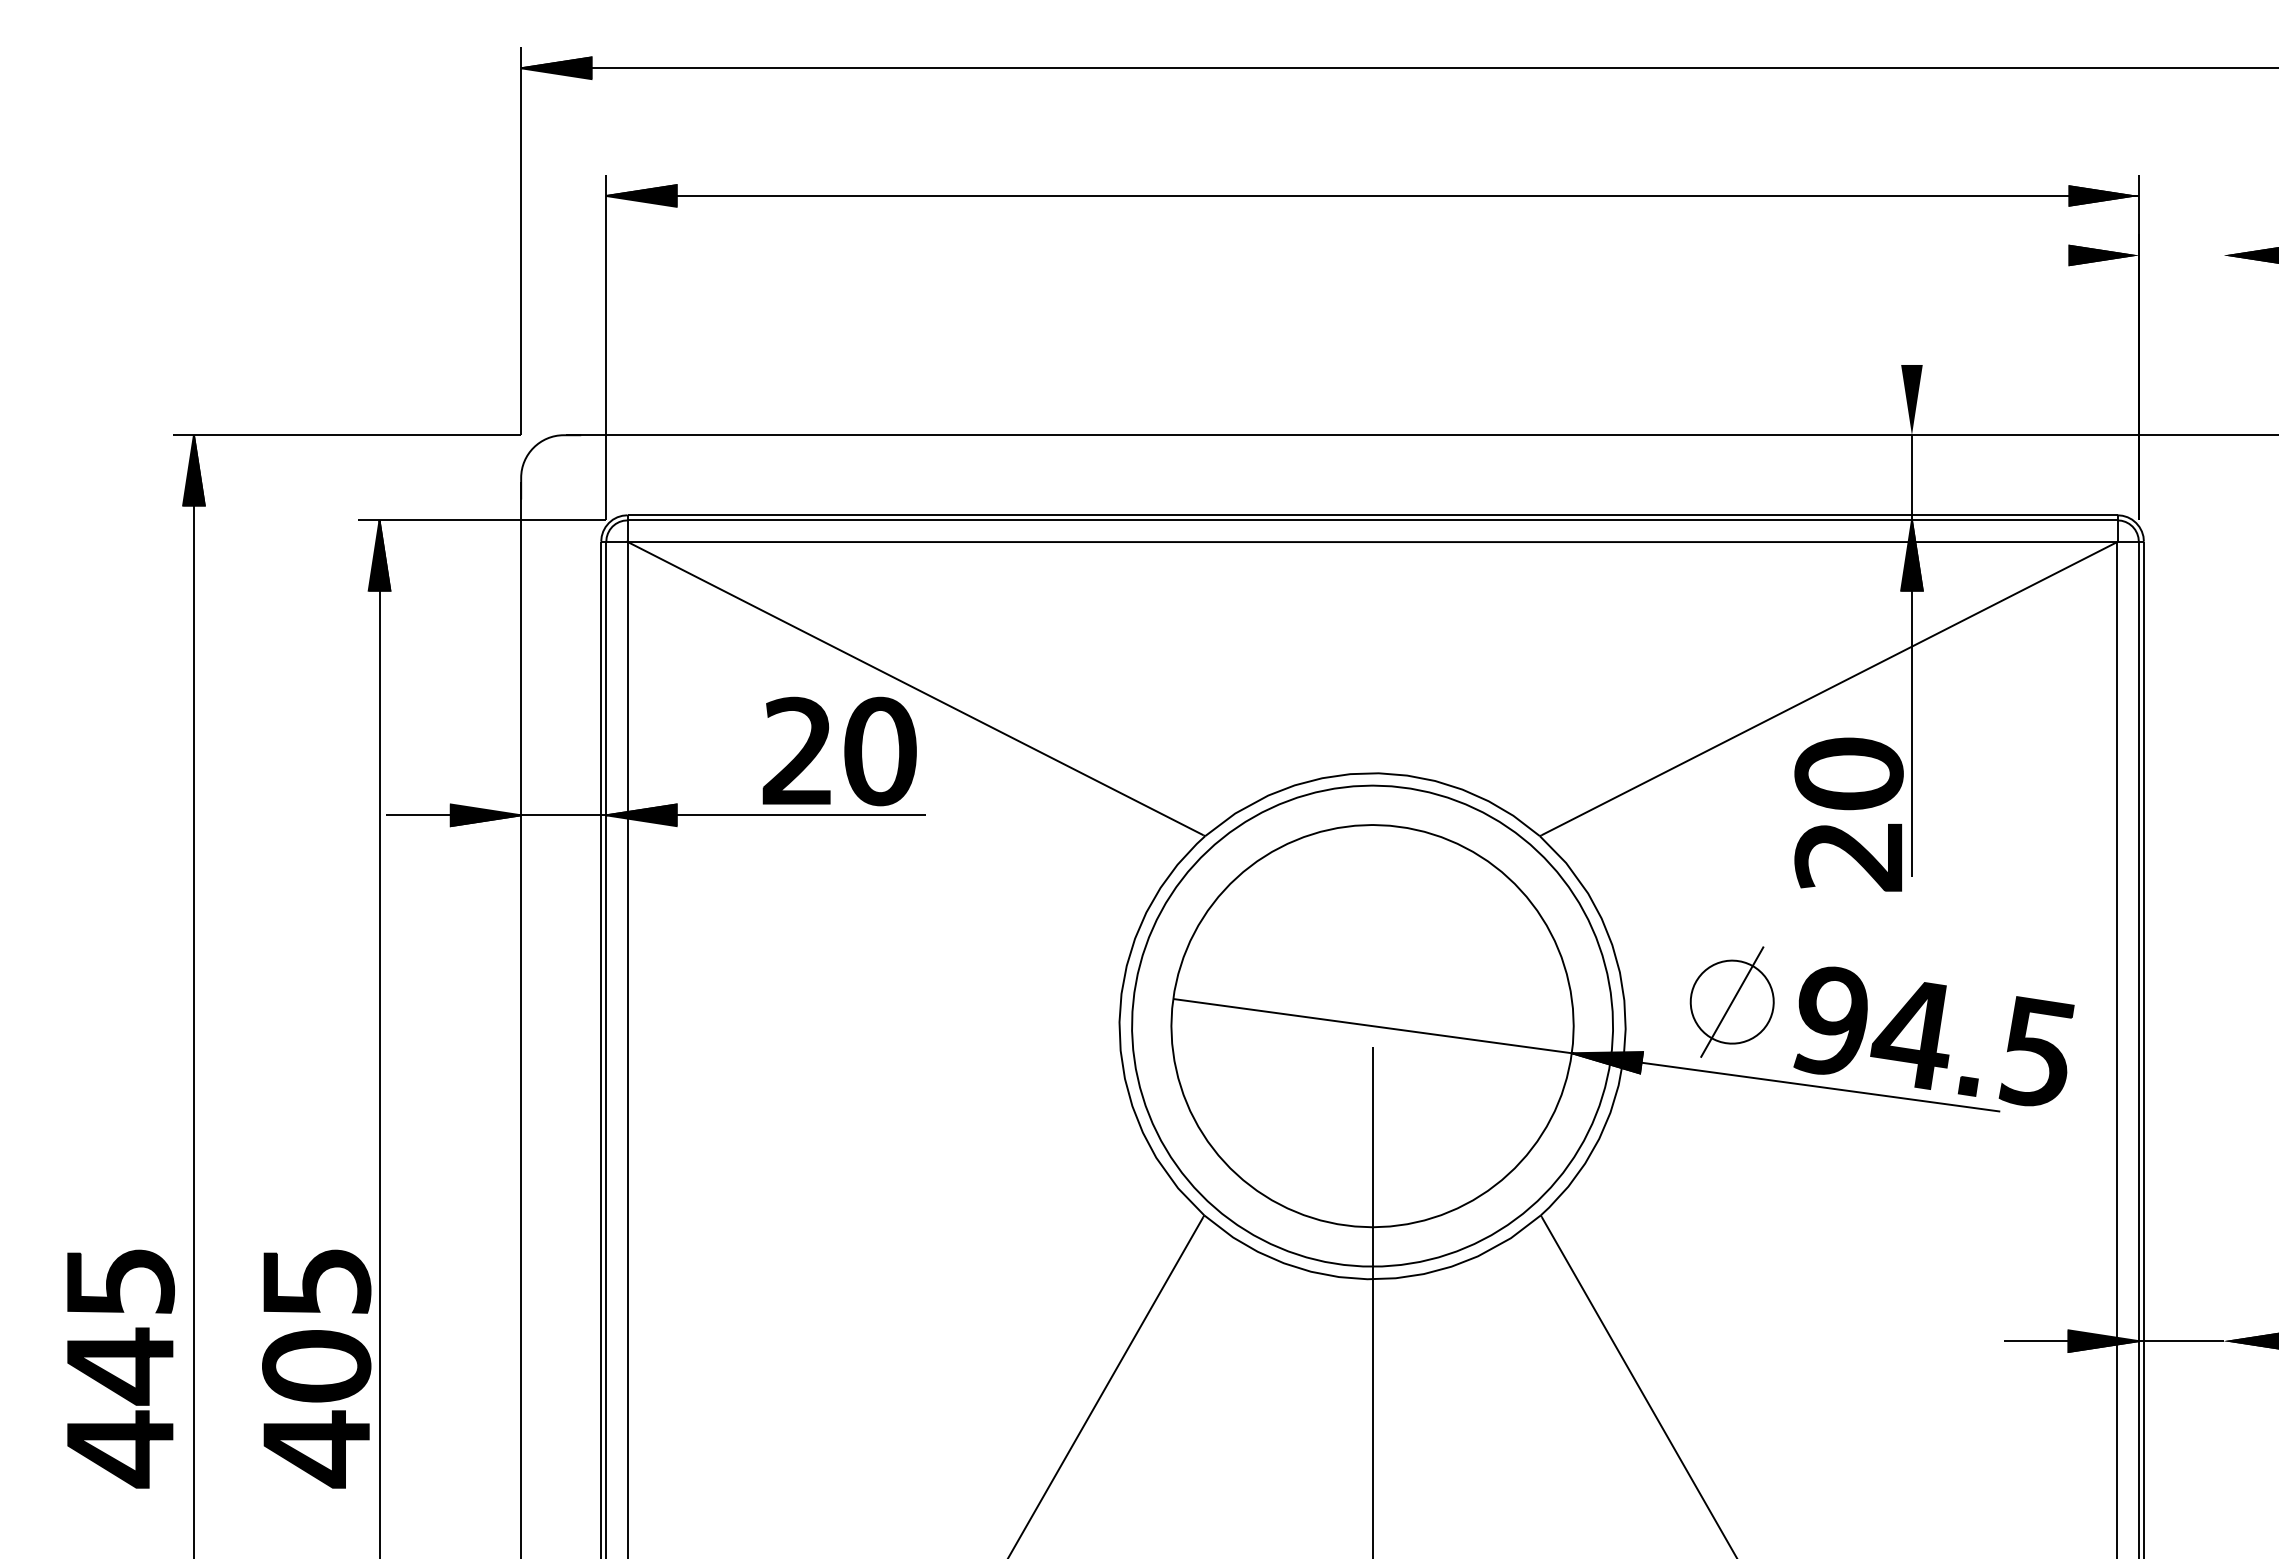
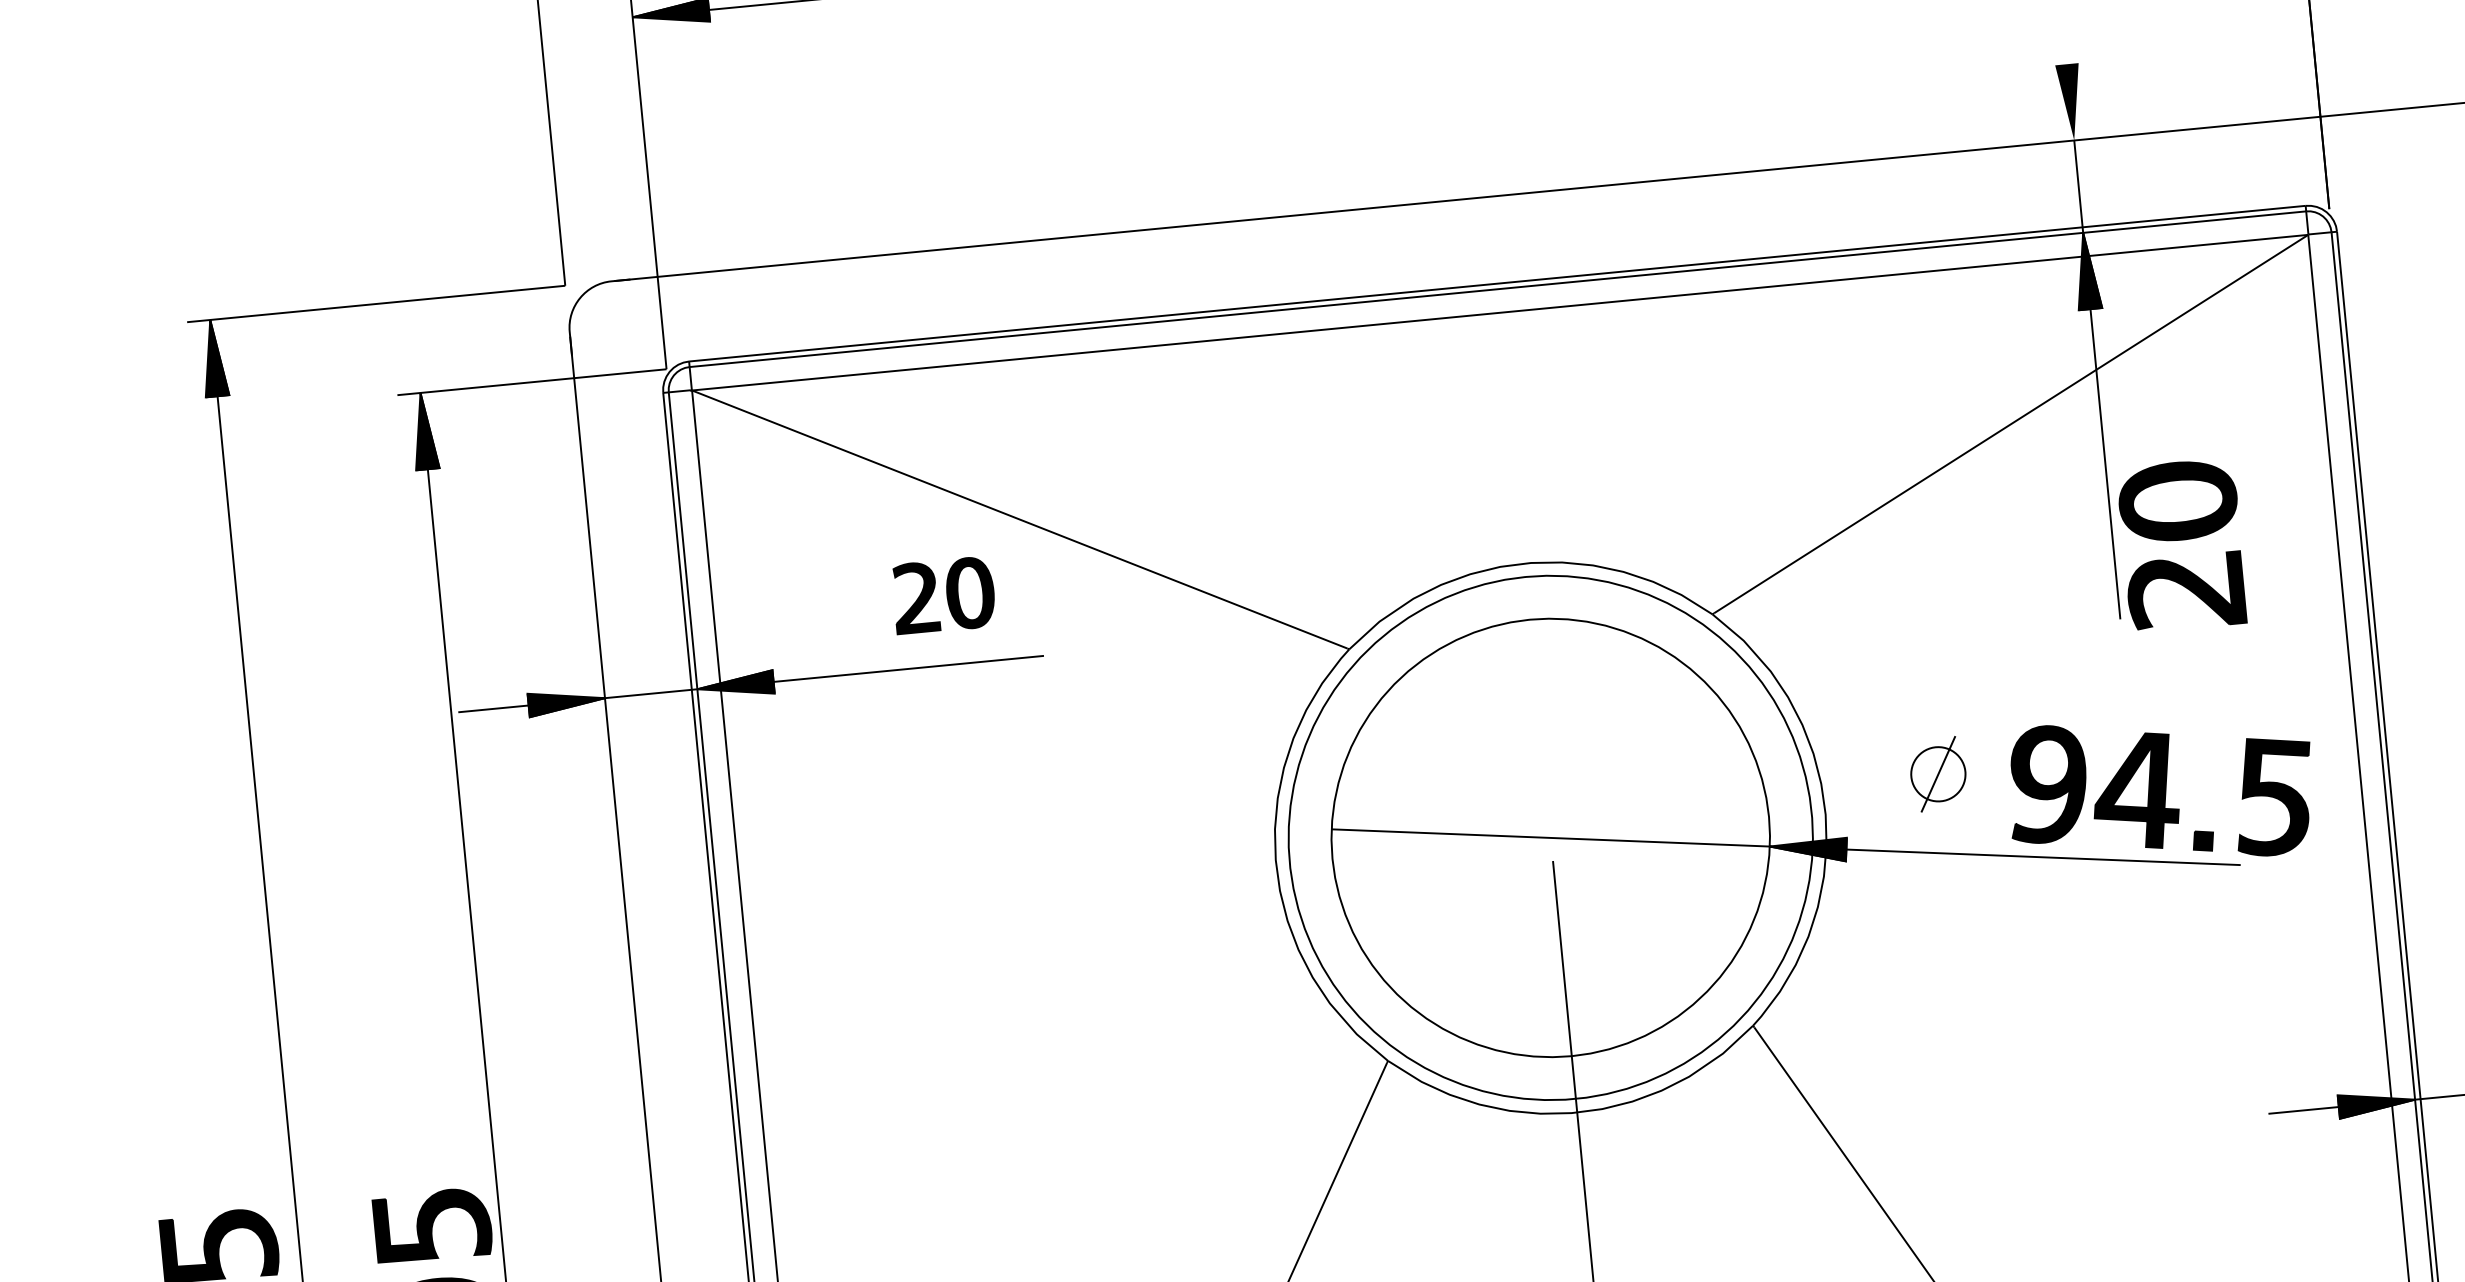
part: (839, 751) -> (943, 595), size x0.6
part: (1848, 814) -> (2181, 545), moved
part: (1731, 1001) -> (1937, 773), size x0.6

